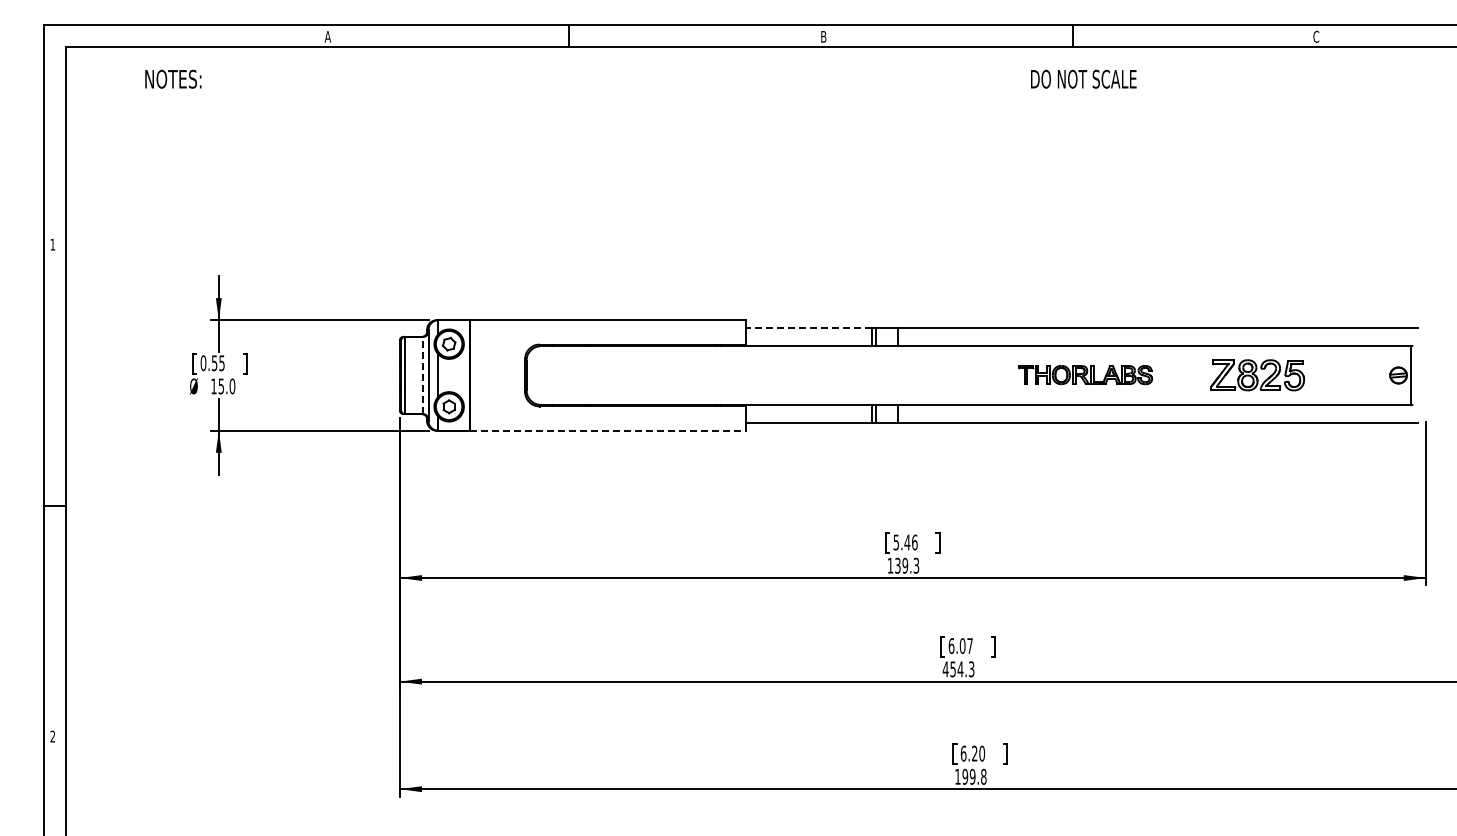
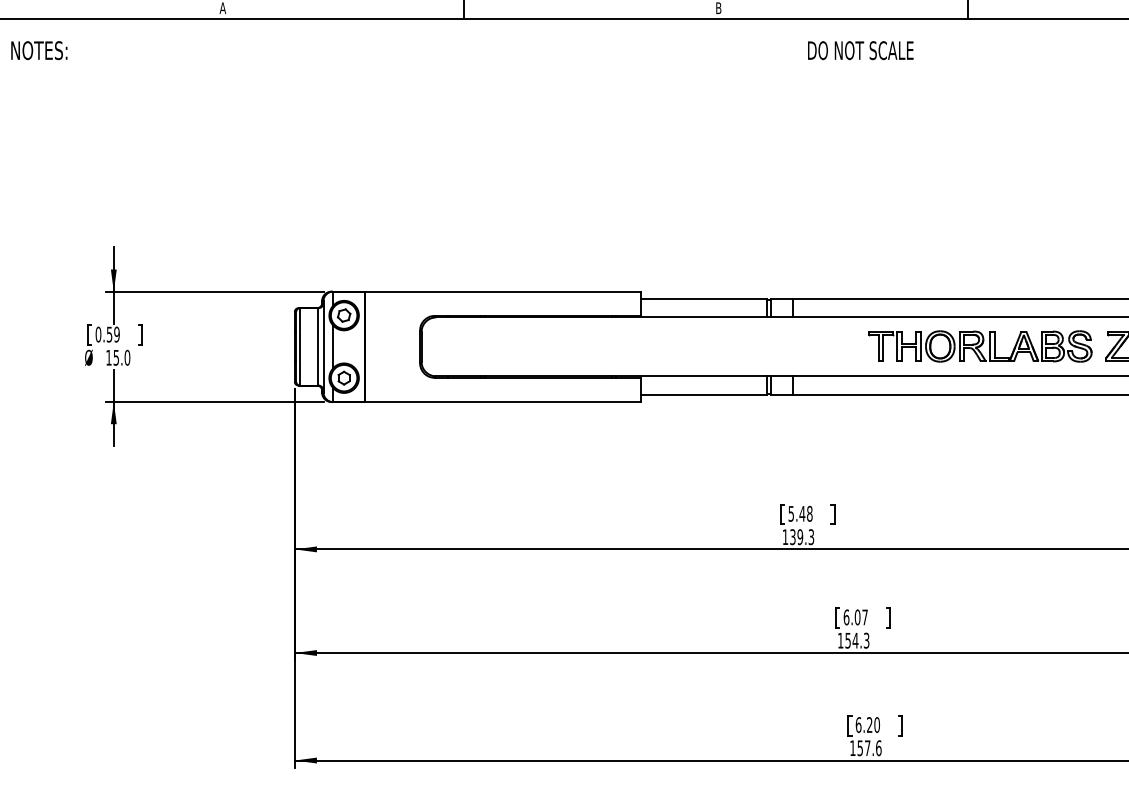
text: (173, 78) -> (39, 49), moved
text: (1083, 78) -> (860, 49), moved
line: (809, 327) -> (704, 298), dashed -> solid
text: (221, 362) -> (116, 333), 0.55 -> 0.59
part: (1085, 374) -> (980, 345), size x1.67
line: (423, 375) -> (318, 346), dashed -> solid
line: (608, 430) -> (503, 401), dashed -> solid
text: (914, 542) -> (809, 513), 5.46 -> 5.48
text: (945, 669) -> (840, 640), 454.3 -> 154.3
text: (974, 776) -> (869, 747), 199.8 -> 157.6

